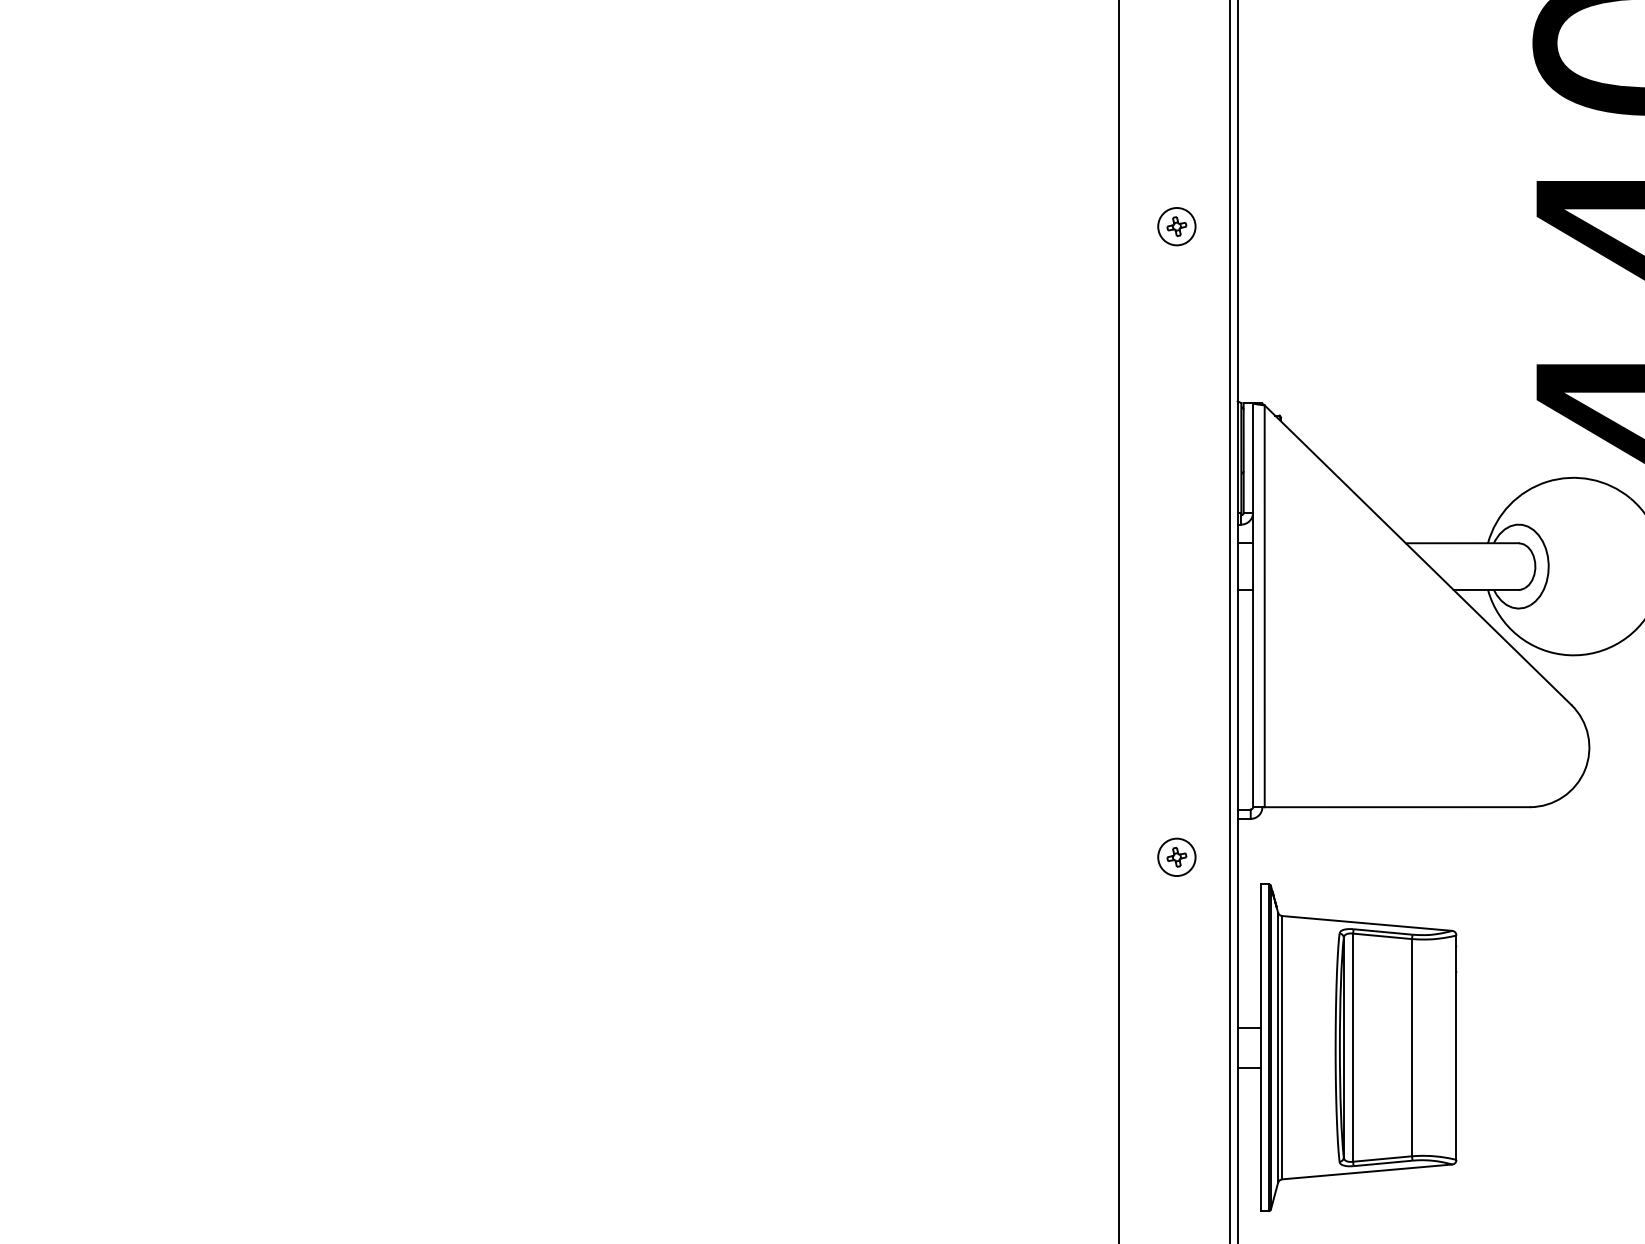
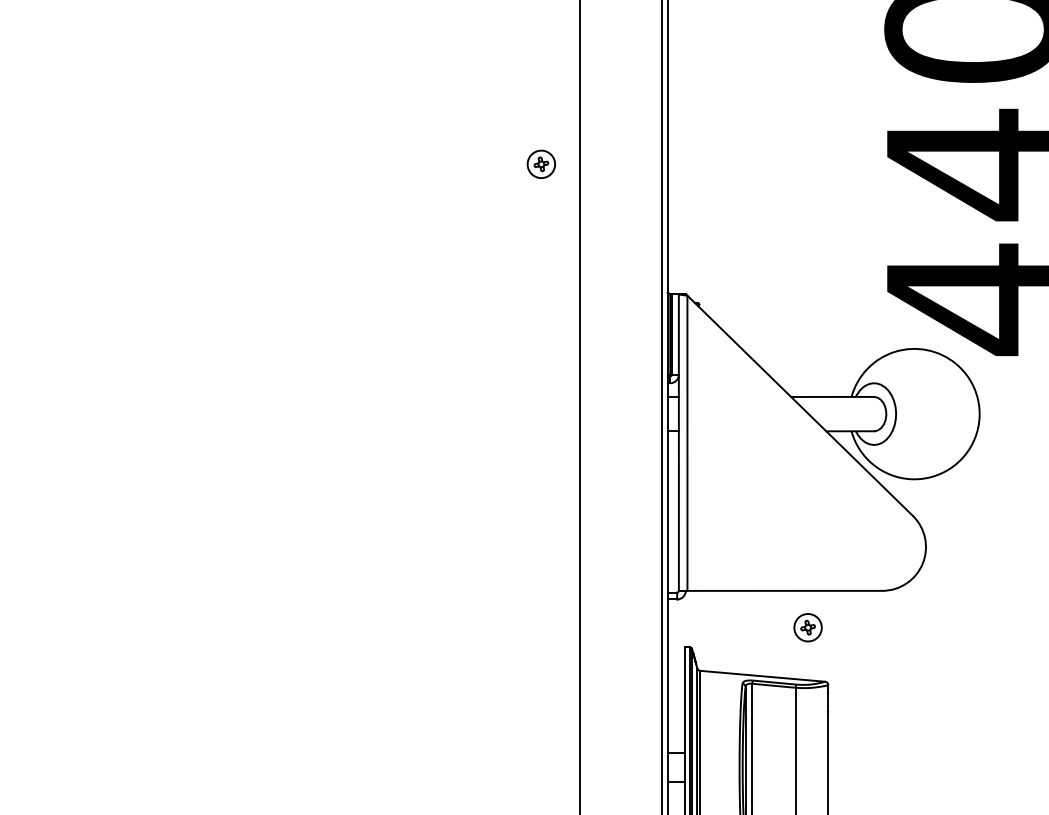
part: (1176, 226) -> (541, 164), moved
part: (1176, 856) -> (807, 627), moved

